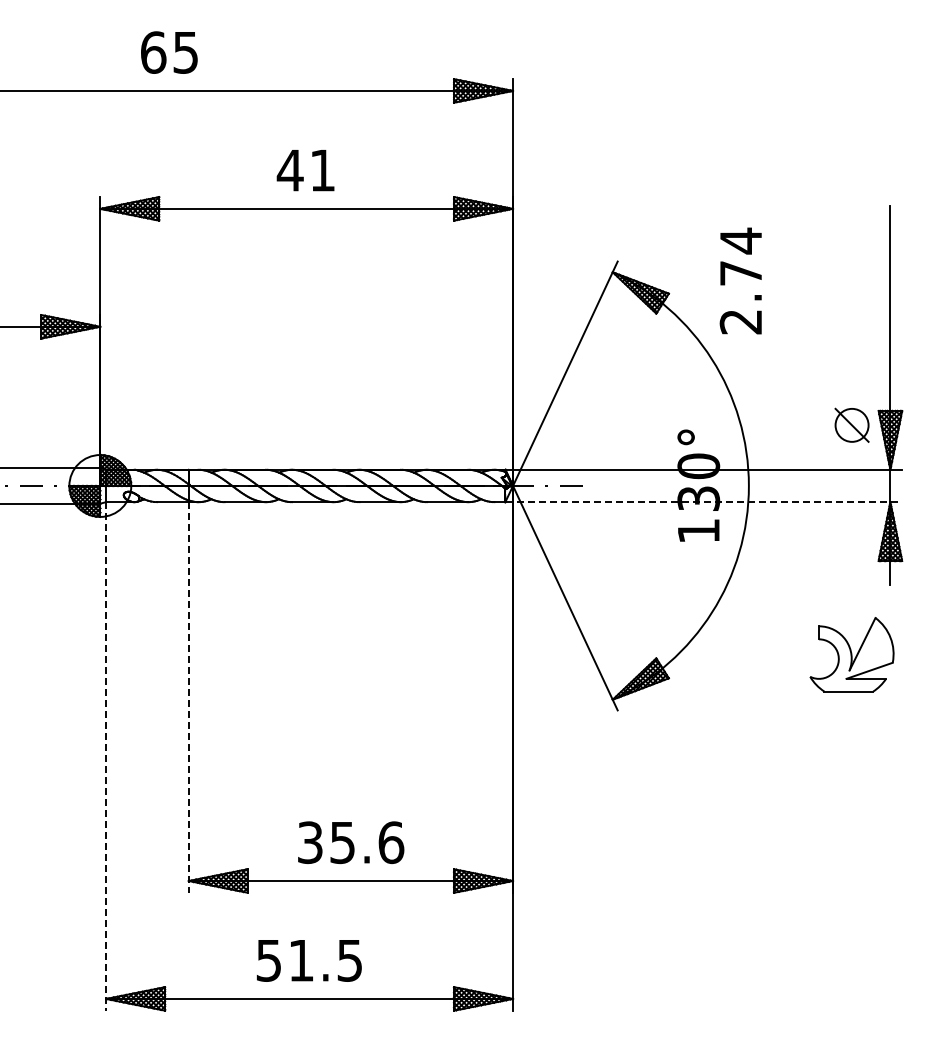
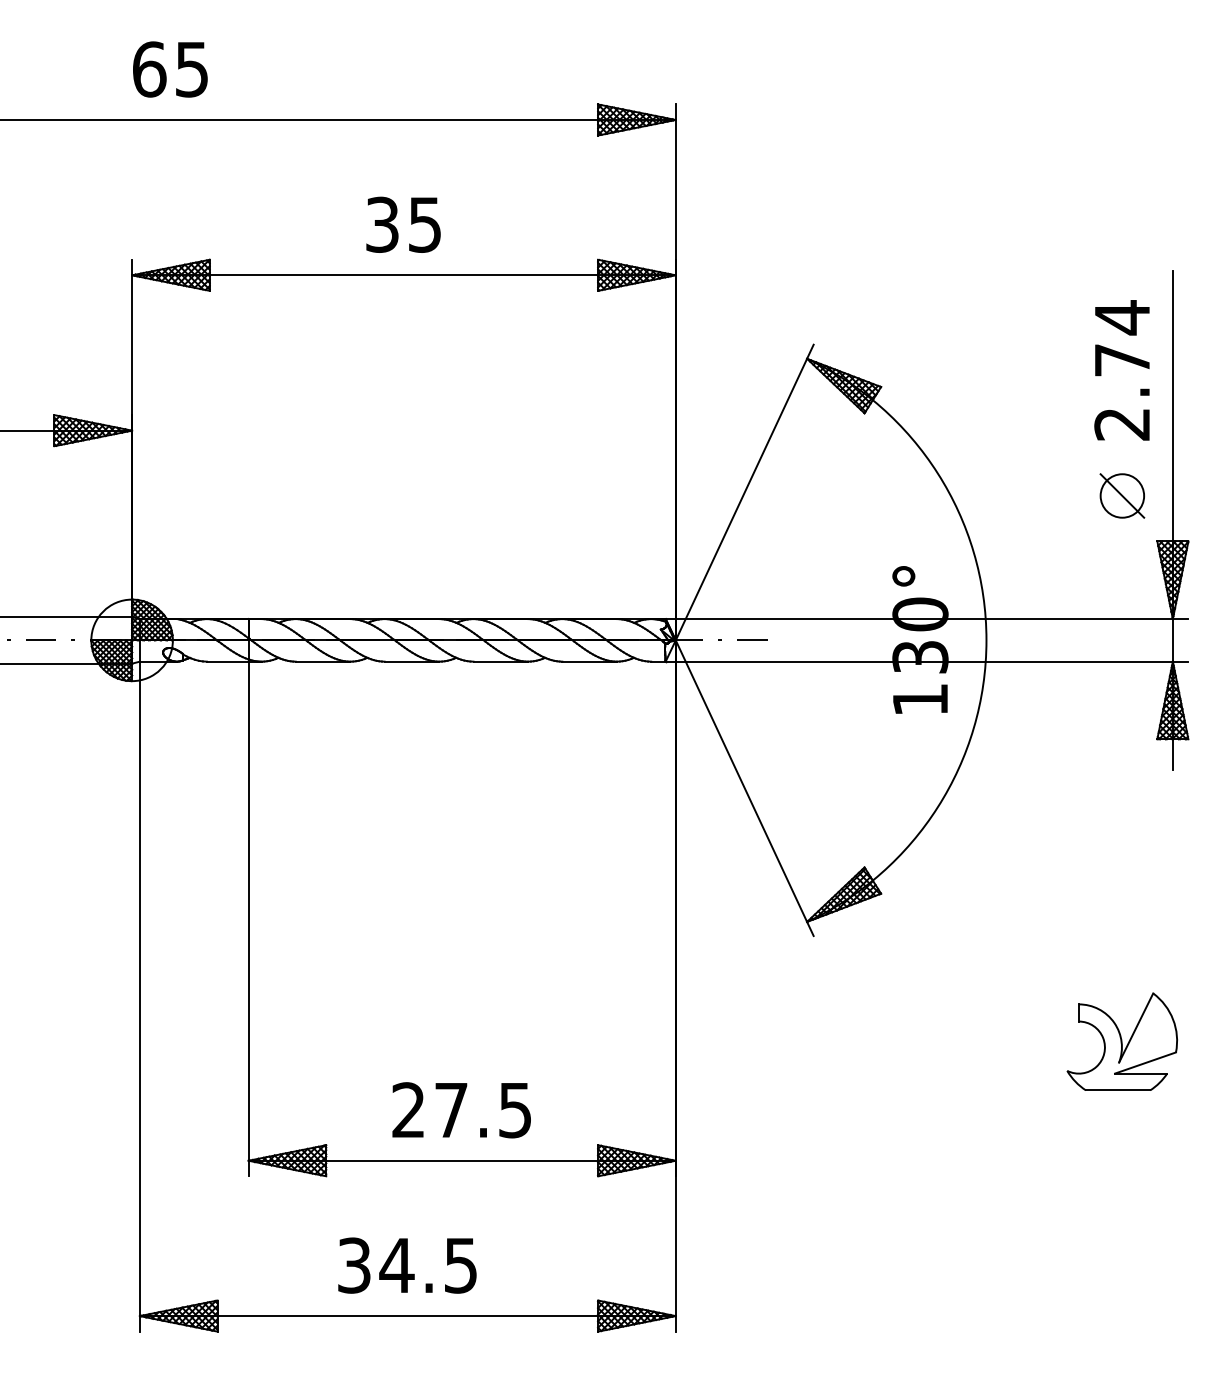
text: (169, 52) -> (170, 69), moved
text: (305, 170) -> (402, 224), 41 -> 35
text: (740, 280) -> (1121, 369), moved
part: (851, 424) -> (1121, 494), moved
line: (704, 502) -> (927, 662), dashed -> solid
part: (851, 654) -> (1121, 1041), moved
line: (188, 697) -> (248, 919), dashed -> solid
line: (106, 756) -> (140, 996), dashed -> solid
text: (351, 842) -> (462, 1110), 35.6 -> 27.5
text: (285, 960) -> (376, 1265), 51.5 -> 34.5

